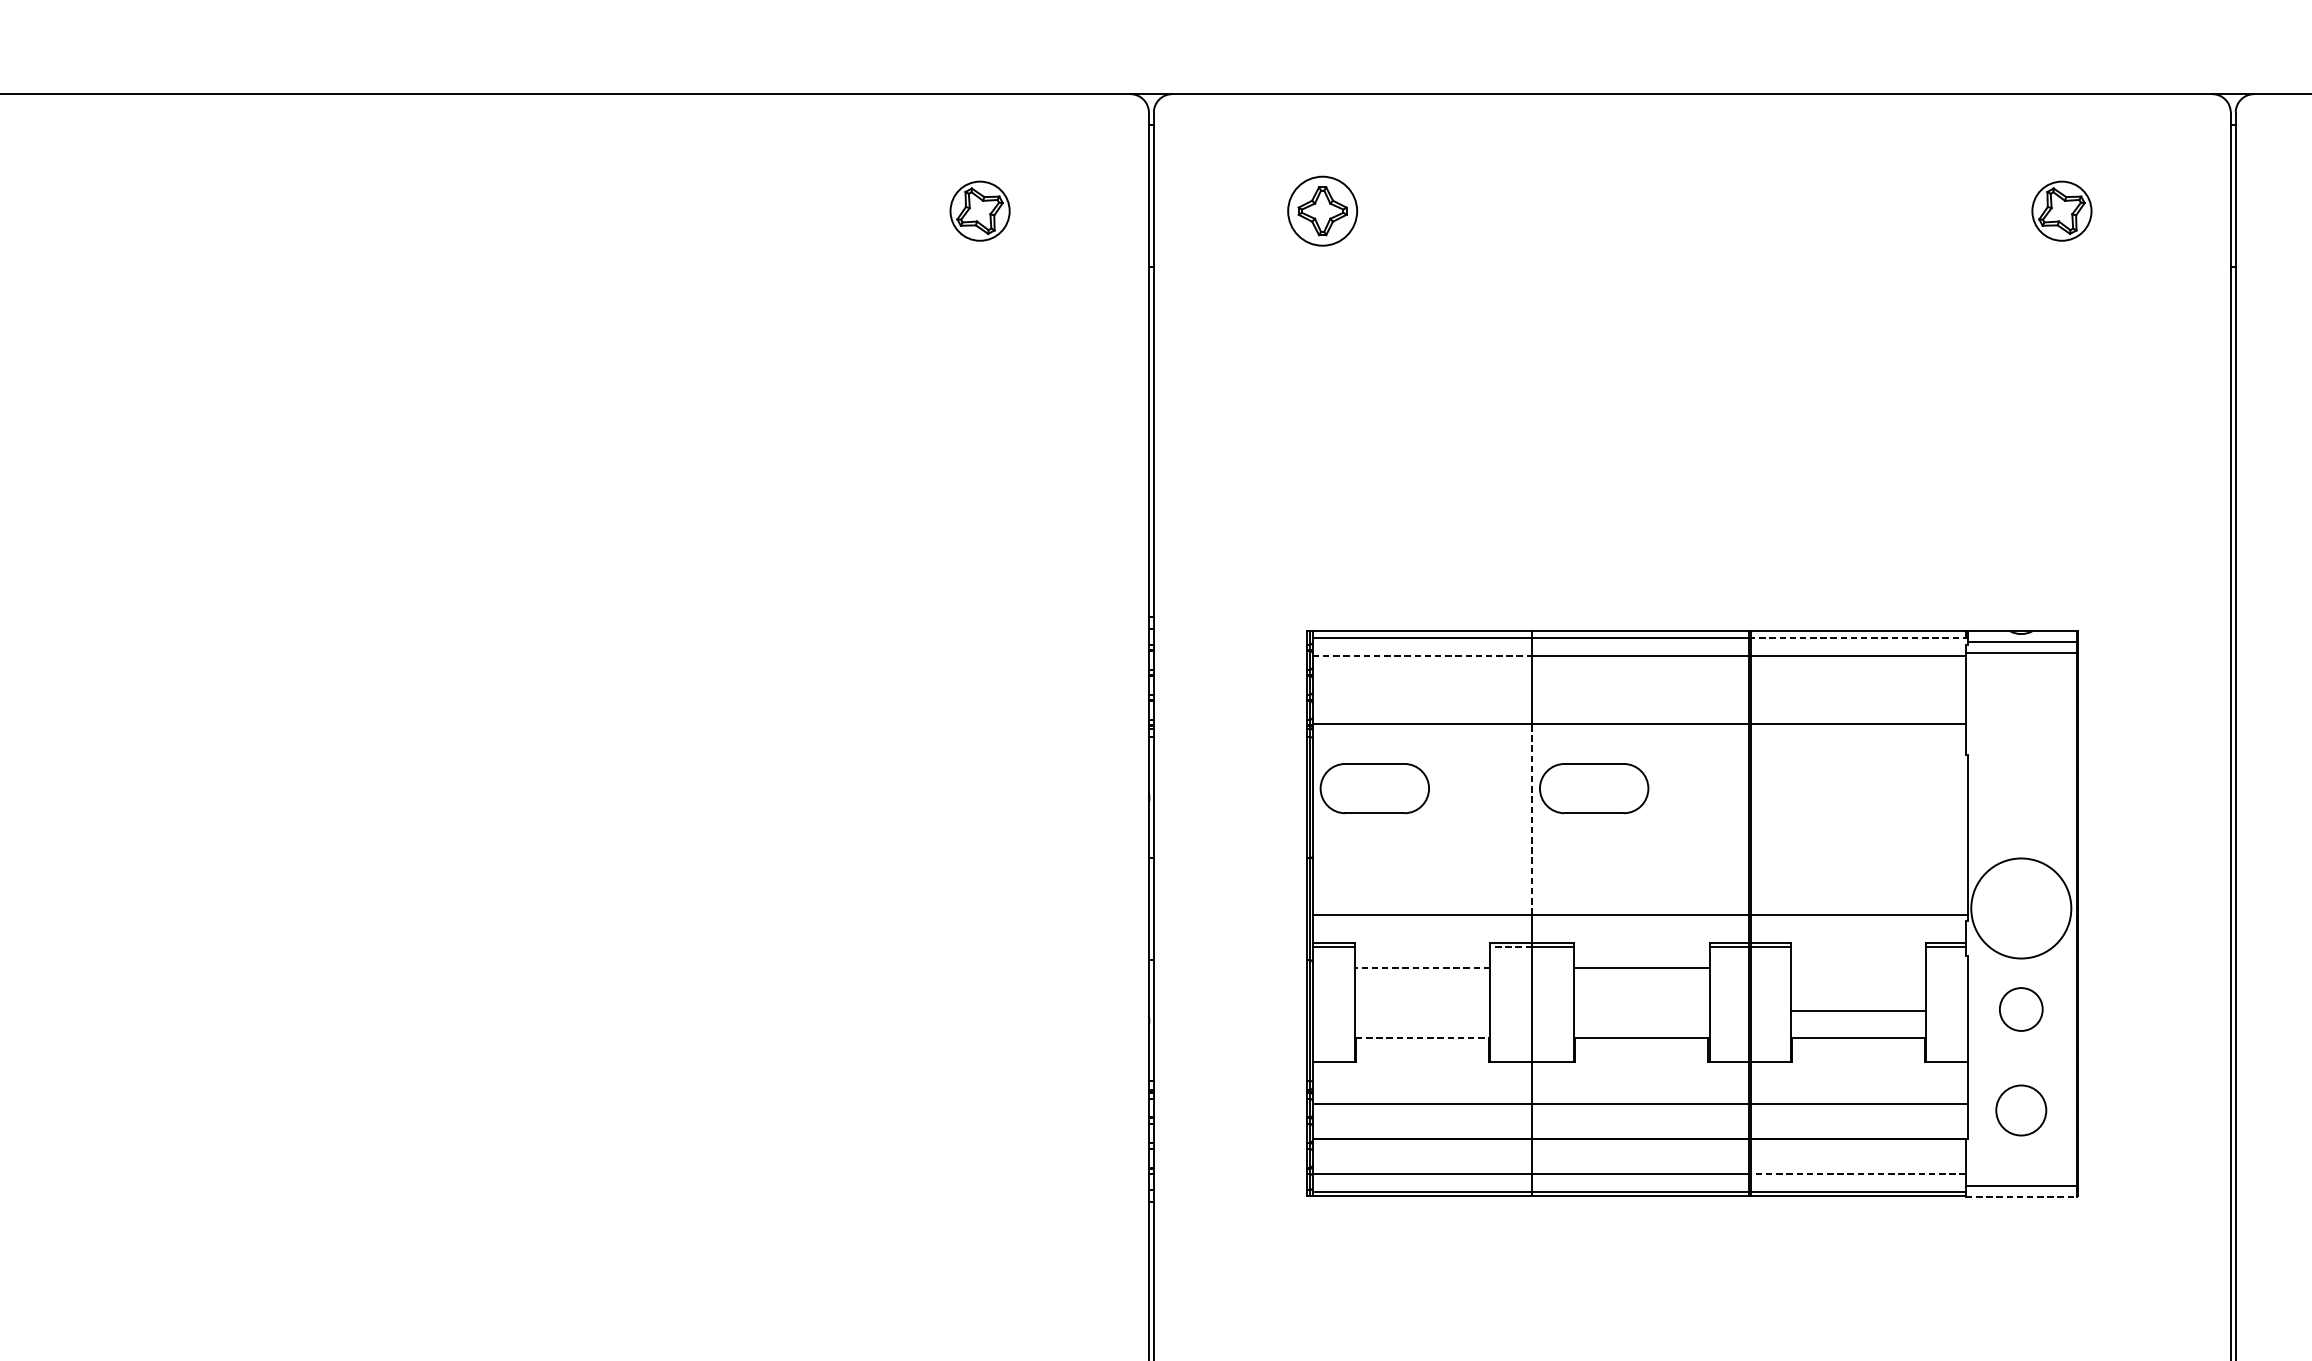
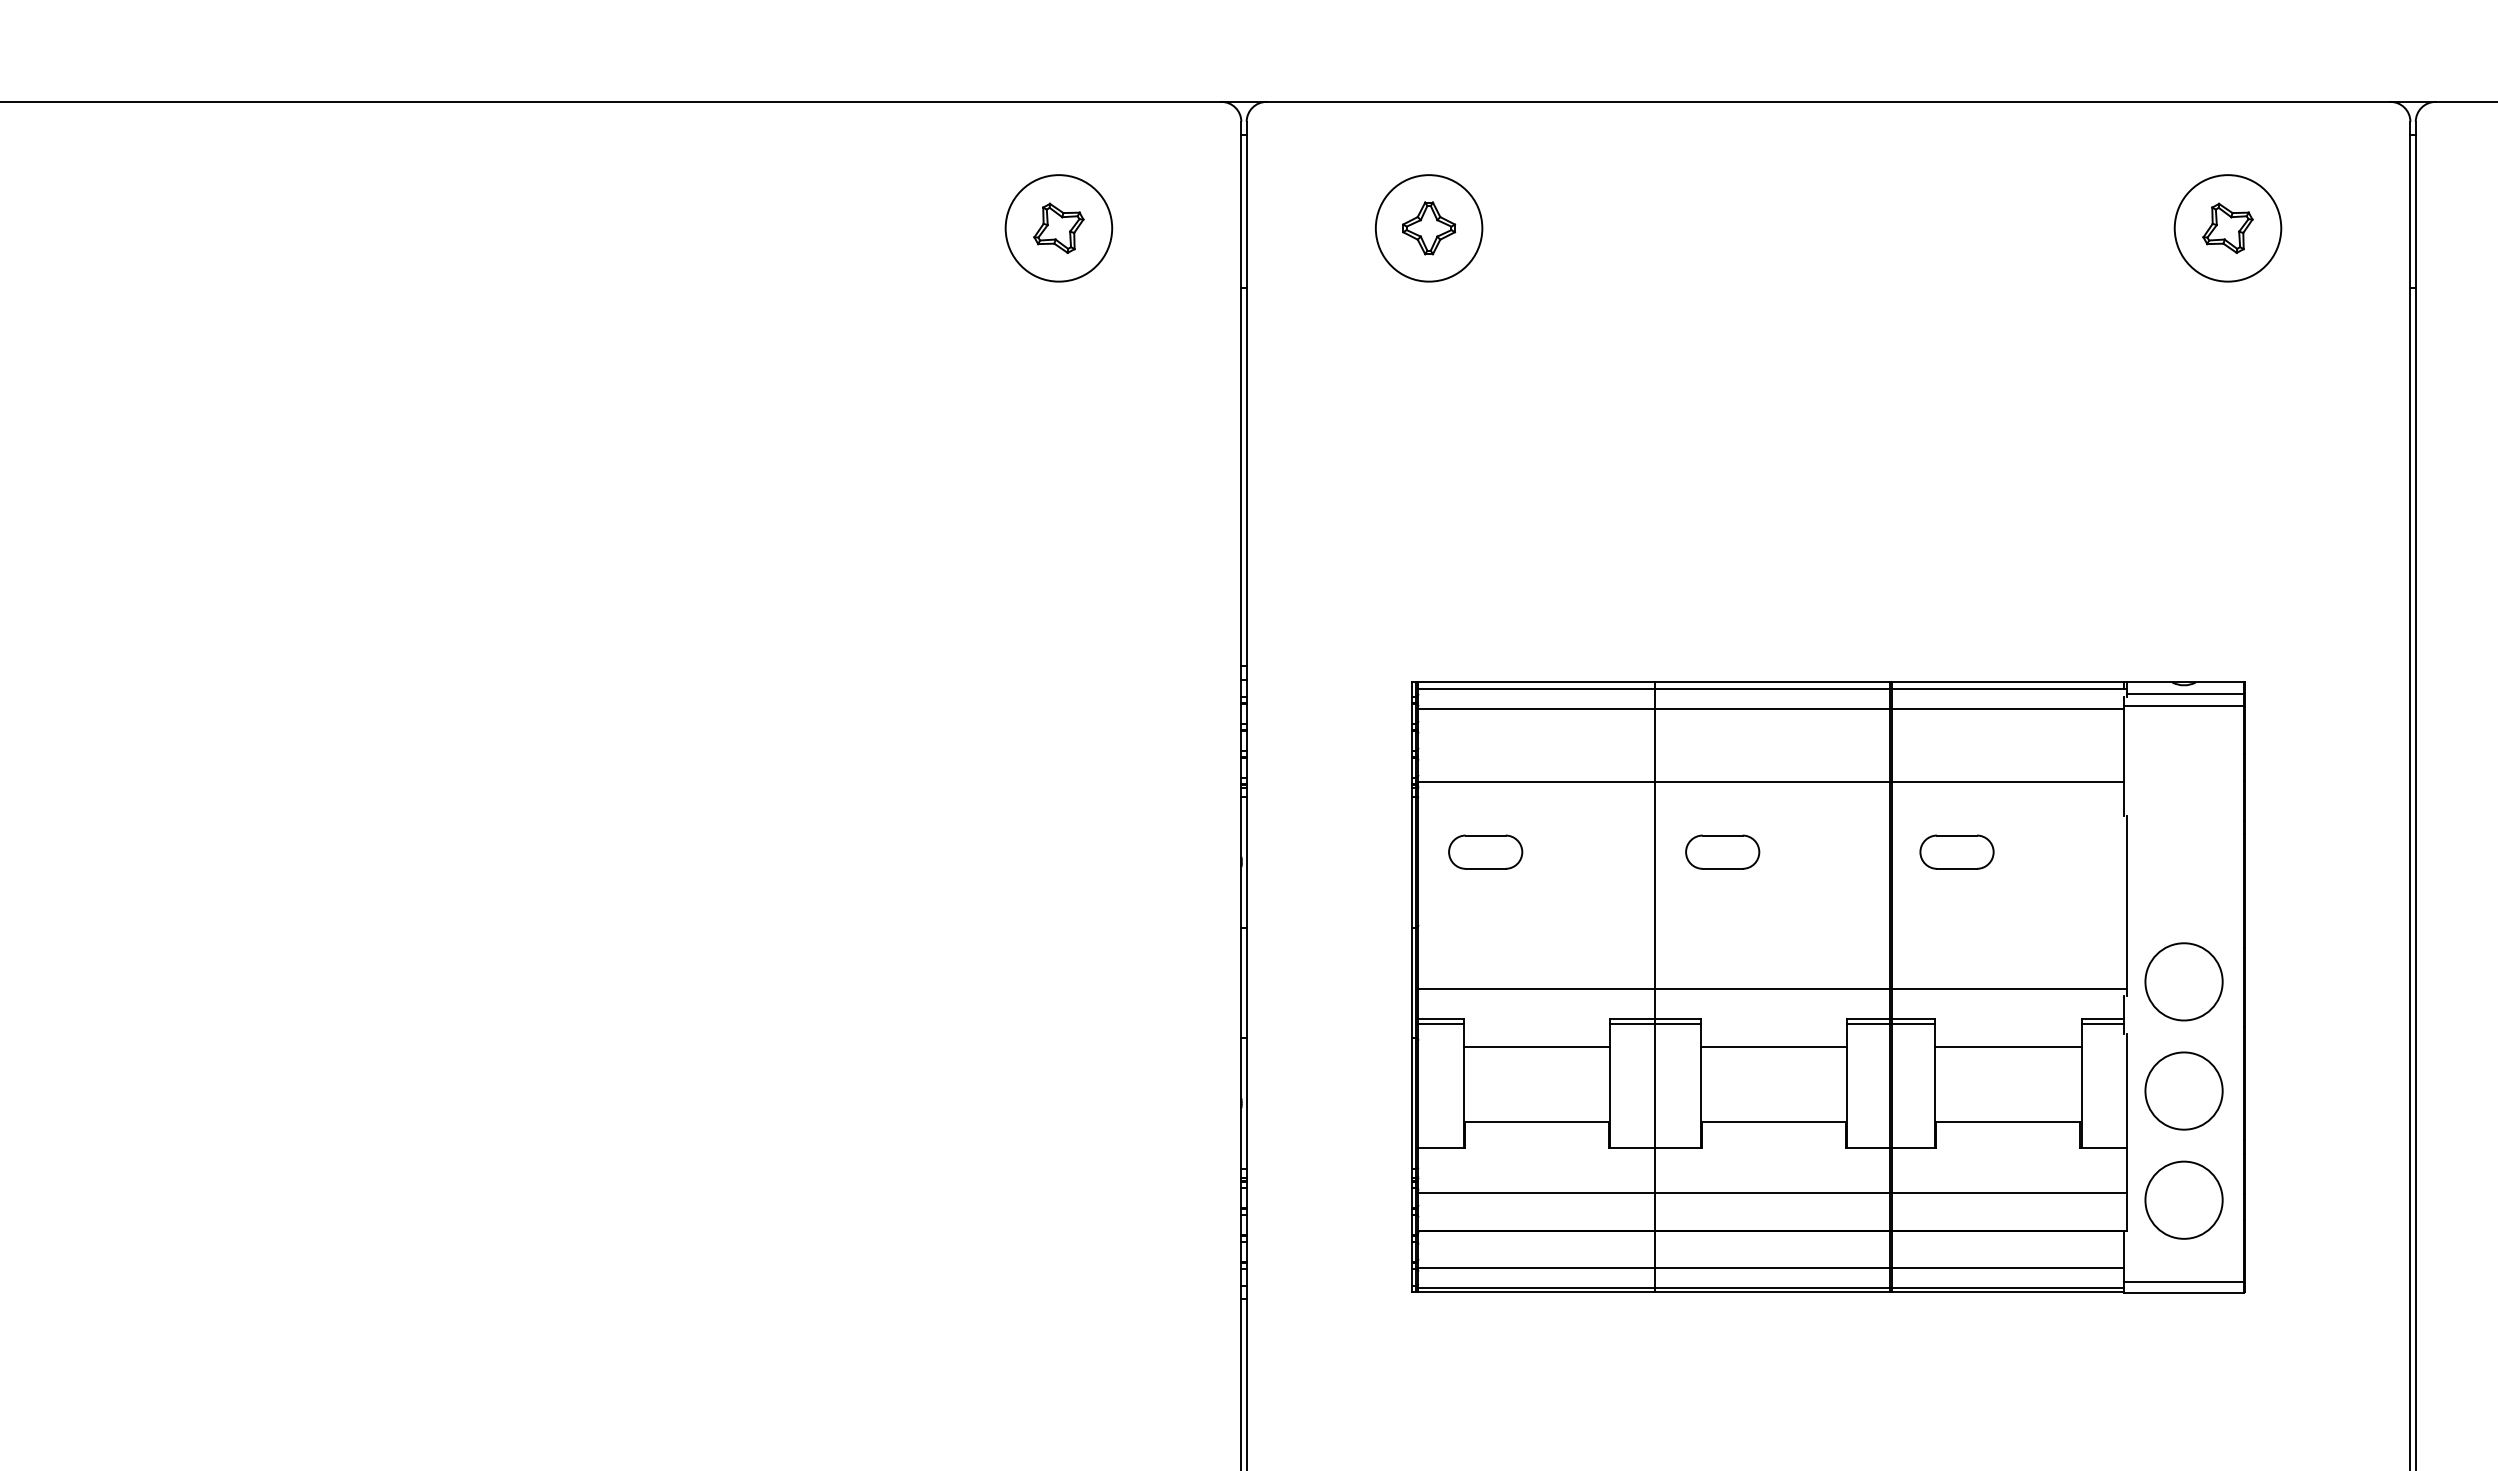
circle: (979, 211) -> (1058, 228), size x1.67
circle: (1322, 211) -> (1428, 228), size x1.43
circle: (2061, 211) -> (2227, 228), size x1.67
line: (1858, 637) -> (2008, 689), dashed -> solid
line: (1422, 656) -> (1536, 709), dashed -> solid
part: (1374, 787) -> (1485, 851), size x0.62
part: (1594, 787) -> (1722, 851), size x0.62
part: (1810, 787) -> (1956, 851), added
line: (1532, 818) -> (1655, 884), dashed -> solid
circle: (2020, 908) -> (2183, 981), size x0.71
line: (1510, 947) -> (1632, 1023), dashed -> solid
line: (1422, 968) -> (1536, 1046), dashed -> solid
circle: (2020, 1009) -> (2183, 1090), size x1.67
line: (1858, 1010) -> (2008, 1046), moved
line: (1422, 1037) -> (1536, 1121), dashed -> solid
circle: (2020, 1109) -> (2183, 1199), size x1.43
line: (1856, 1173) -> (2006, 1268), dashed -> solid
line: (2021, 1196) -> (2184, 1293), dashed -> solid

